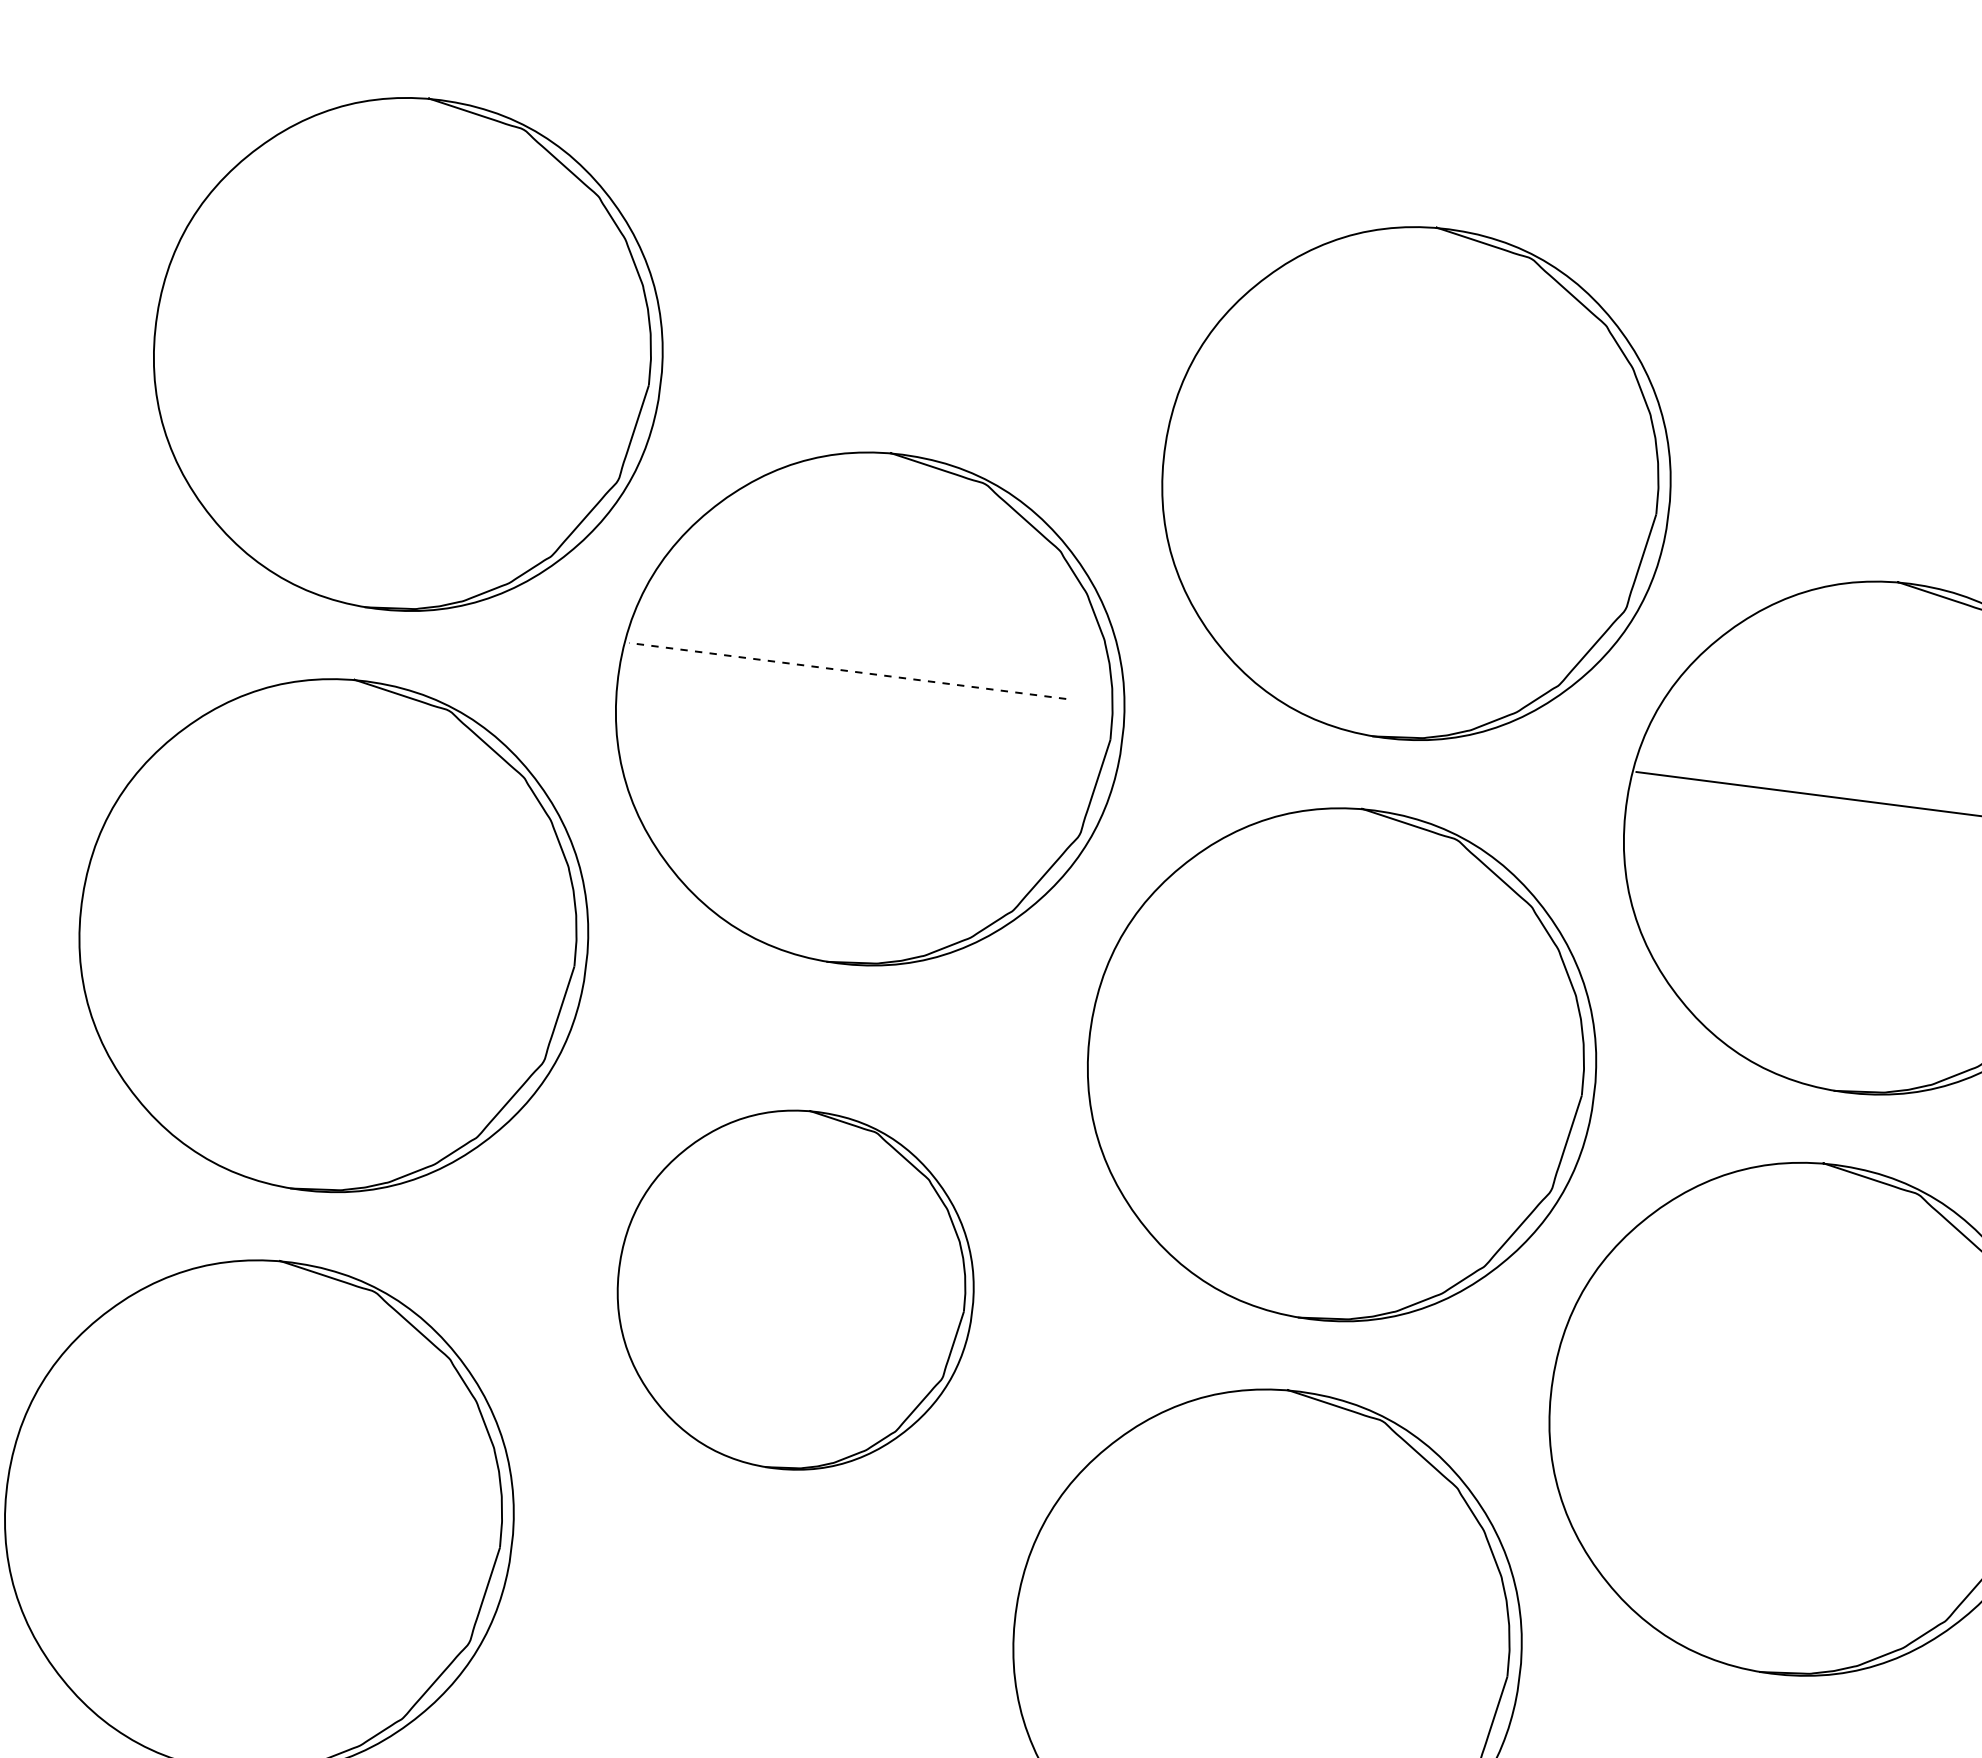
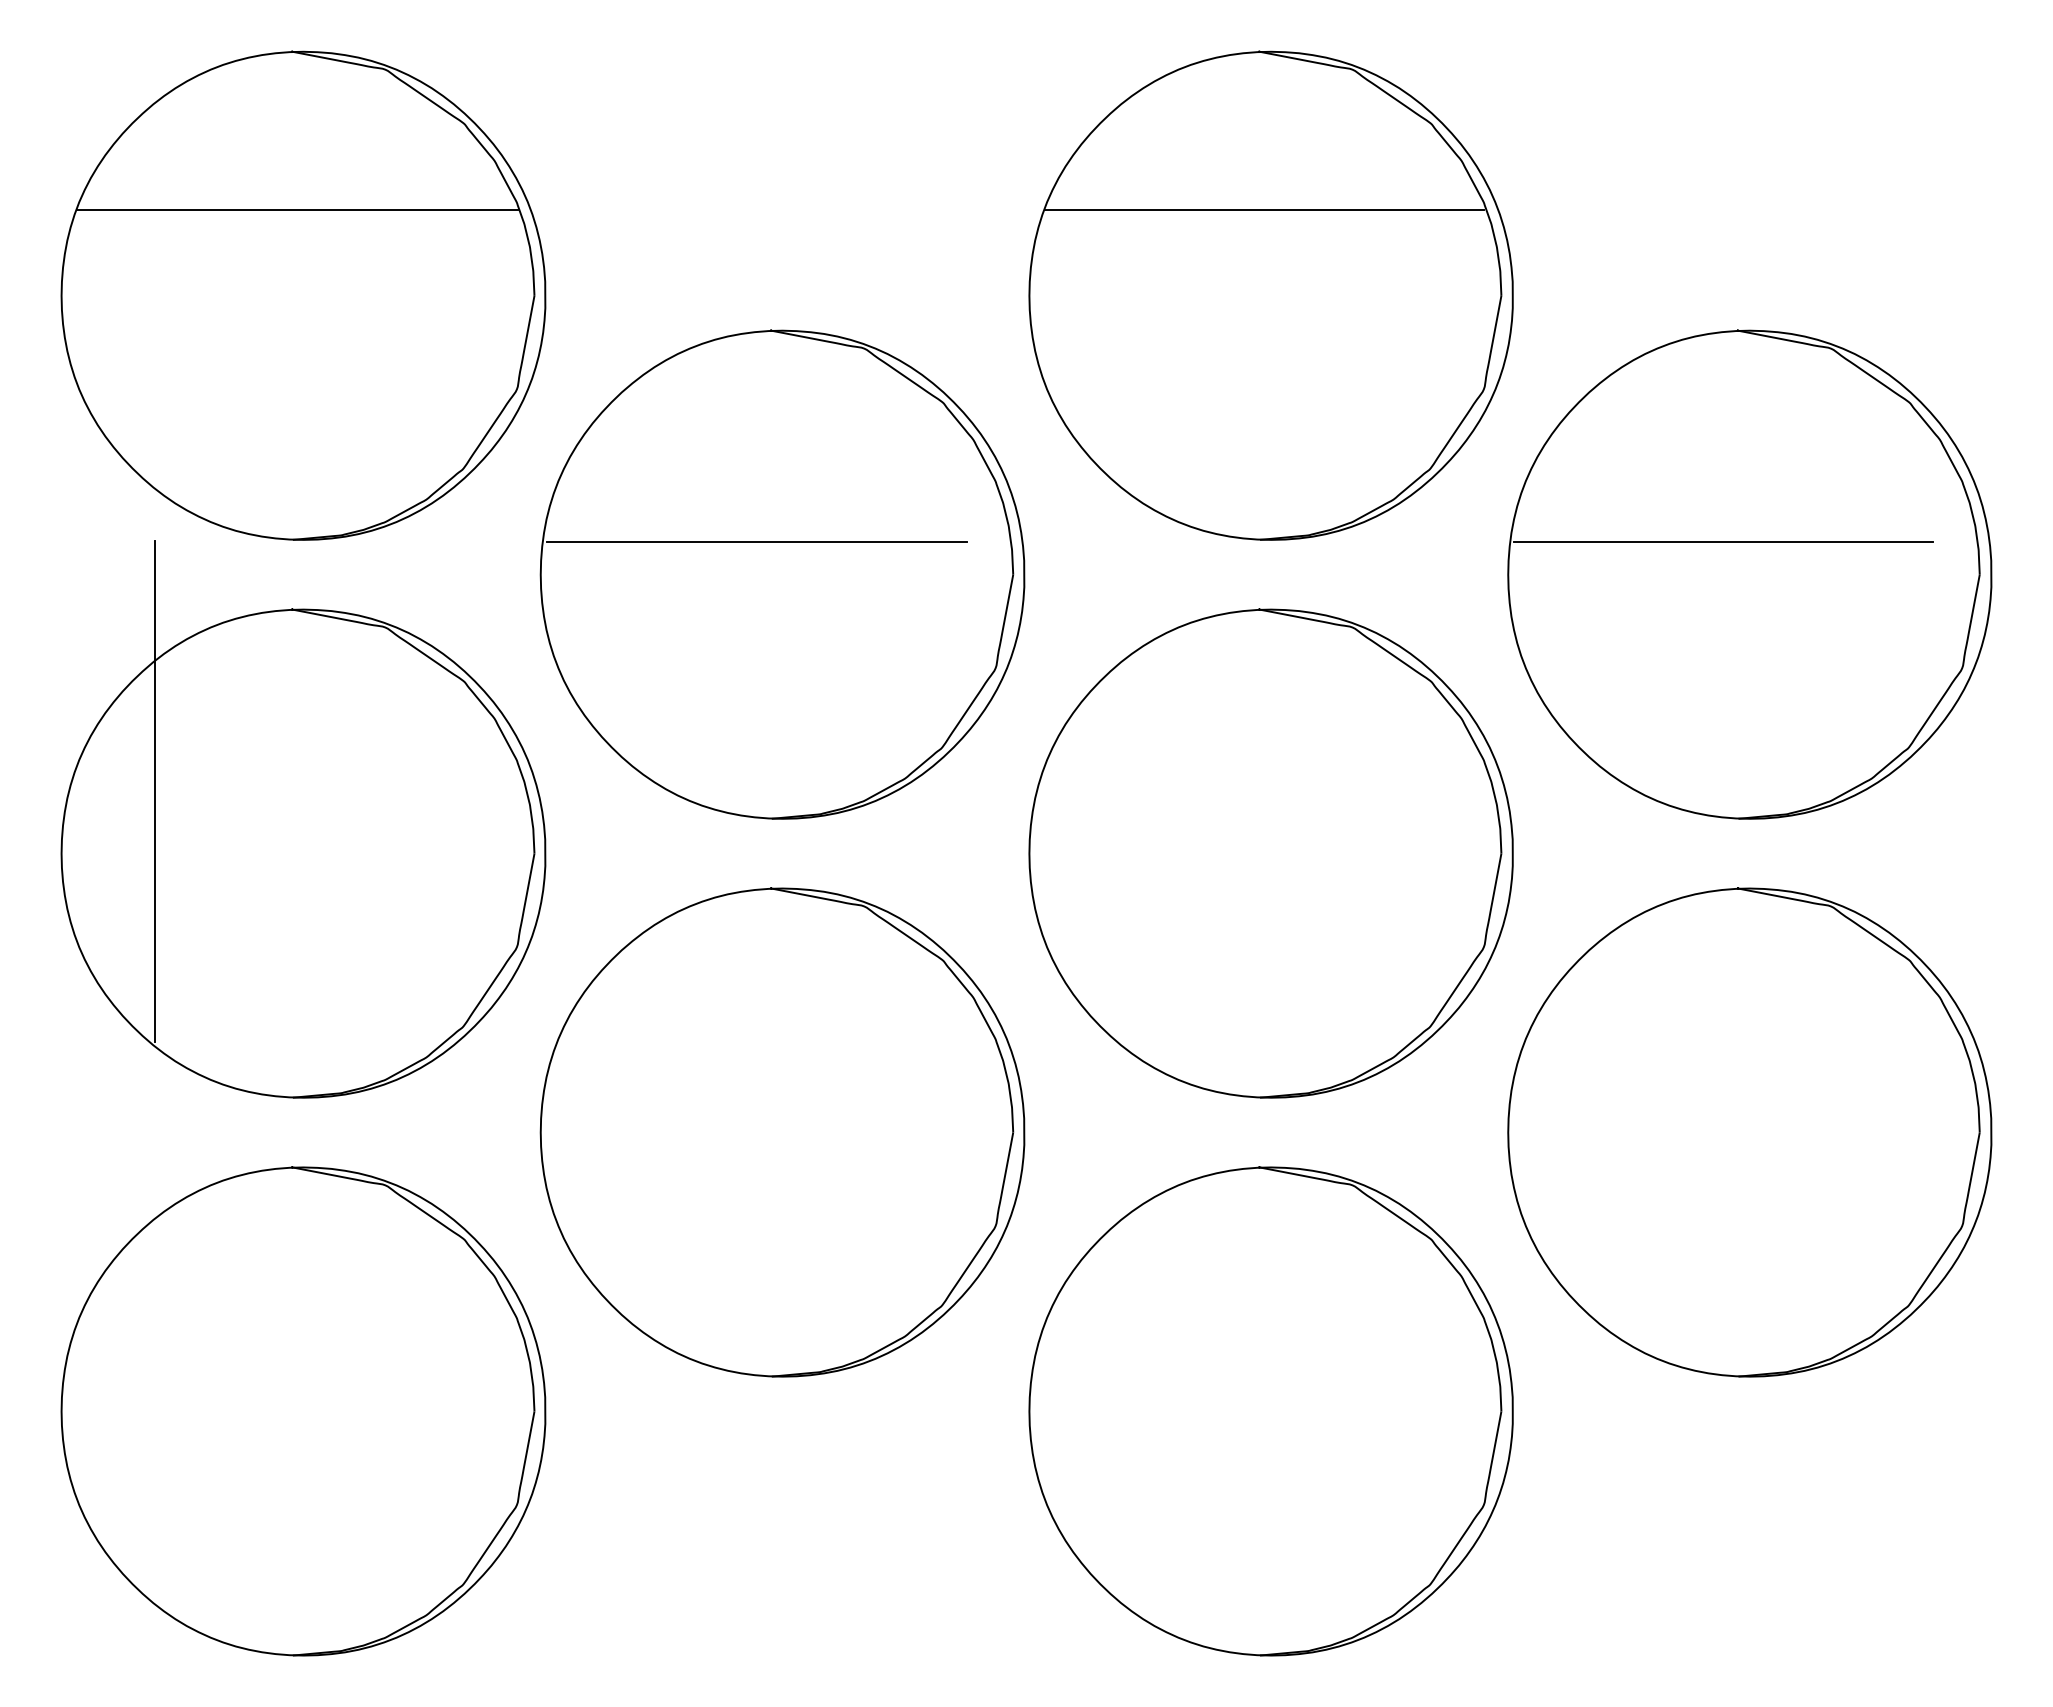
line: (413, 264) -> (297, 210), added
line: (1420, 393) -> (1264, 210), added
line: (847, 670) -> (756, 541), dashed -> solid
line: (186, 850) -> (154, 791), added
part: (795, 1290) -> (782, 1132), size x1.43

